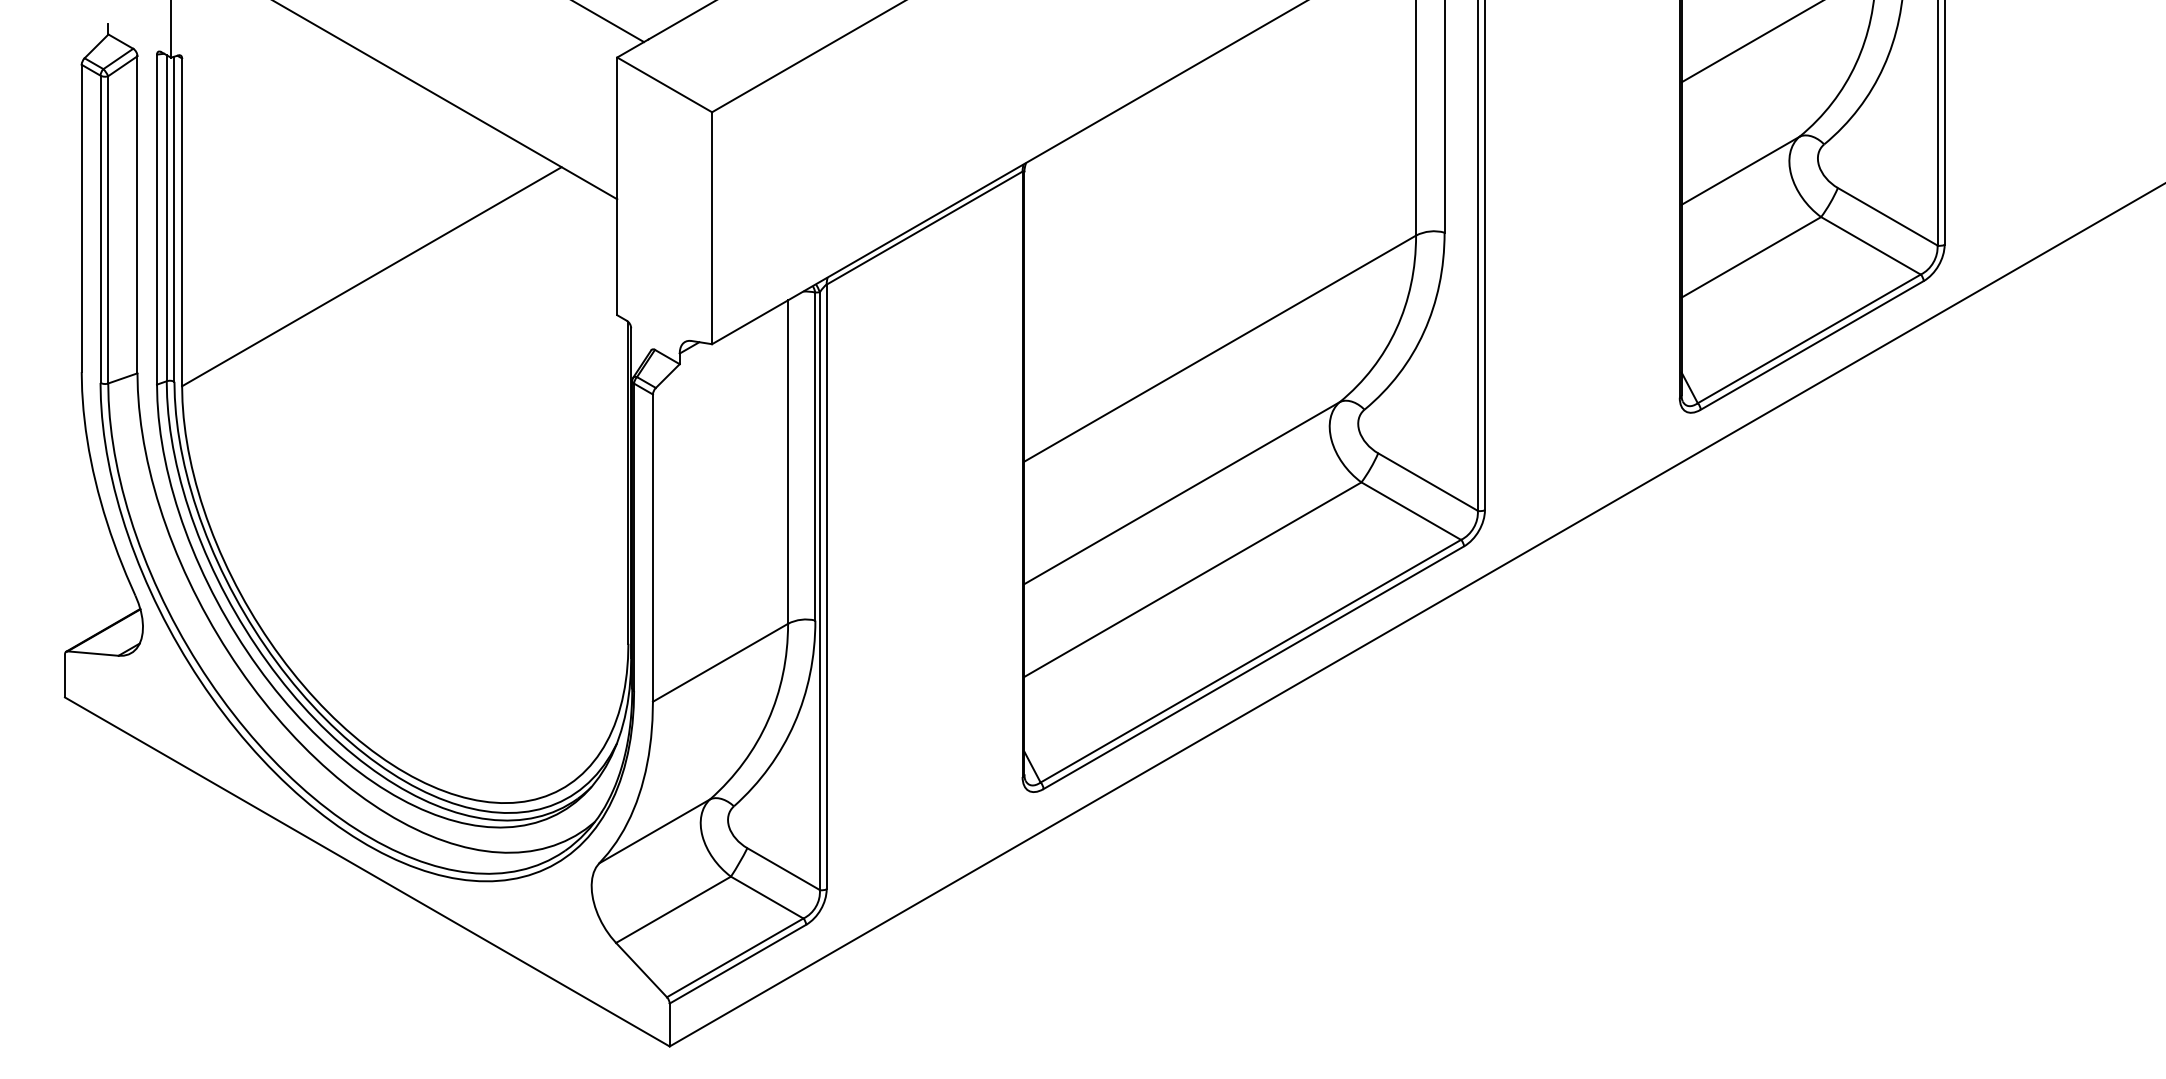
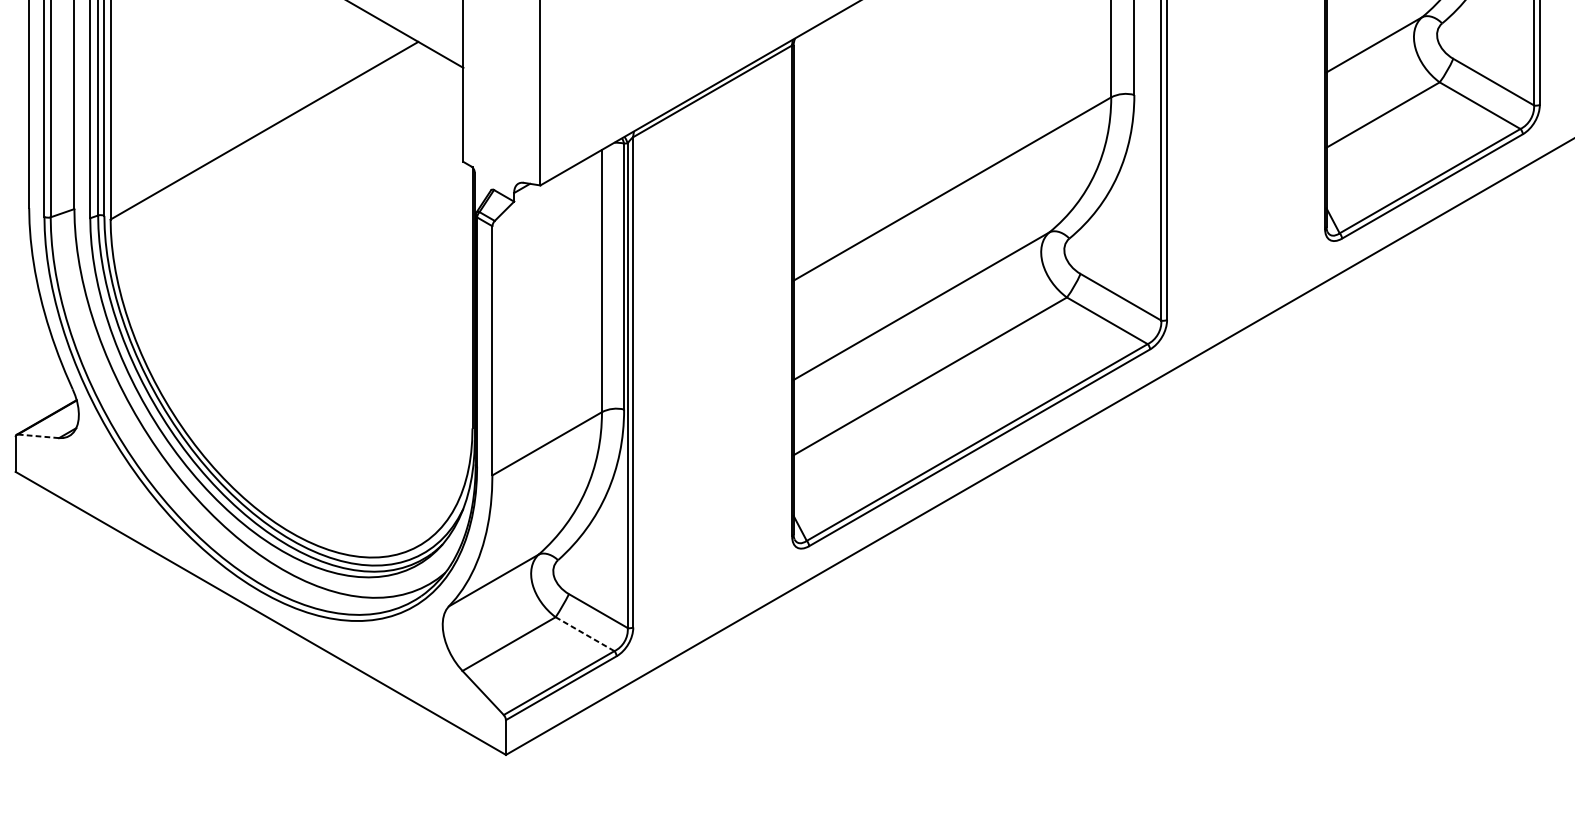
line: (93, 653) -> (38, 436), solid -> dashed
line: (767, 897) -> (585, 634), solid -> dashed

